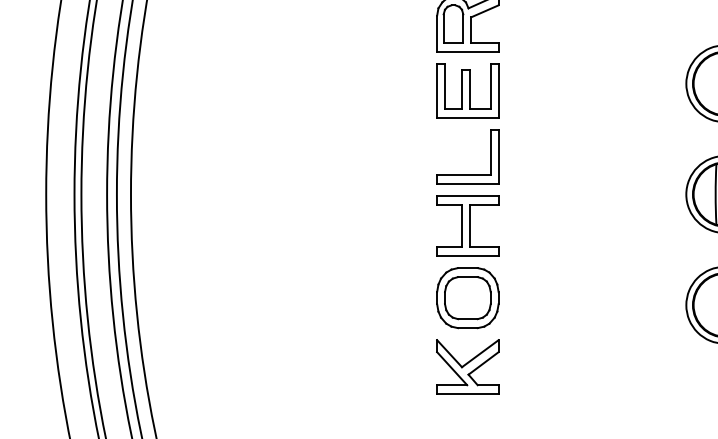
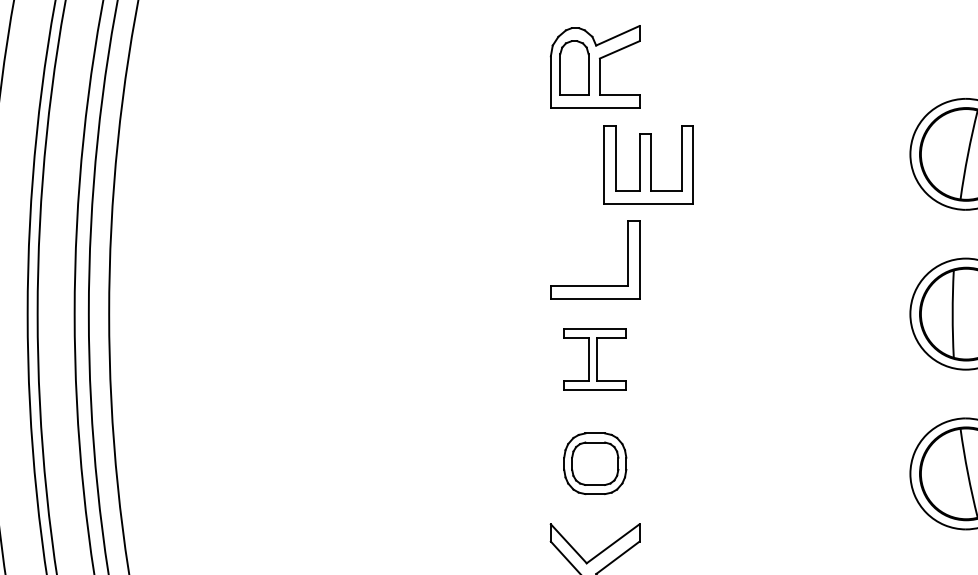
part: (467, 90) -> (648, 164), moved
part: (467, 225) -> (594, 358), size x0.7
part: (467, 298) -> (594, 464), size x0.7

